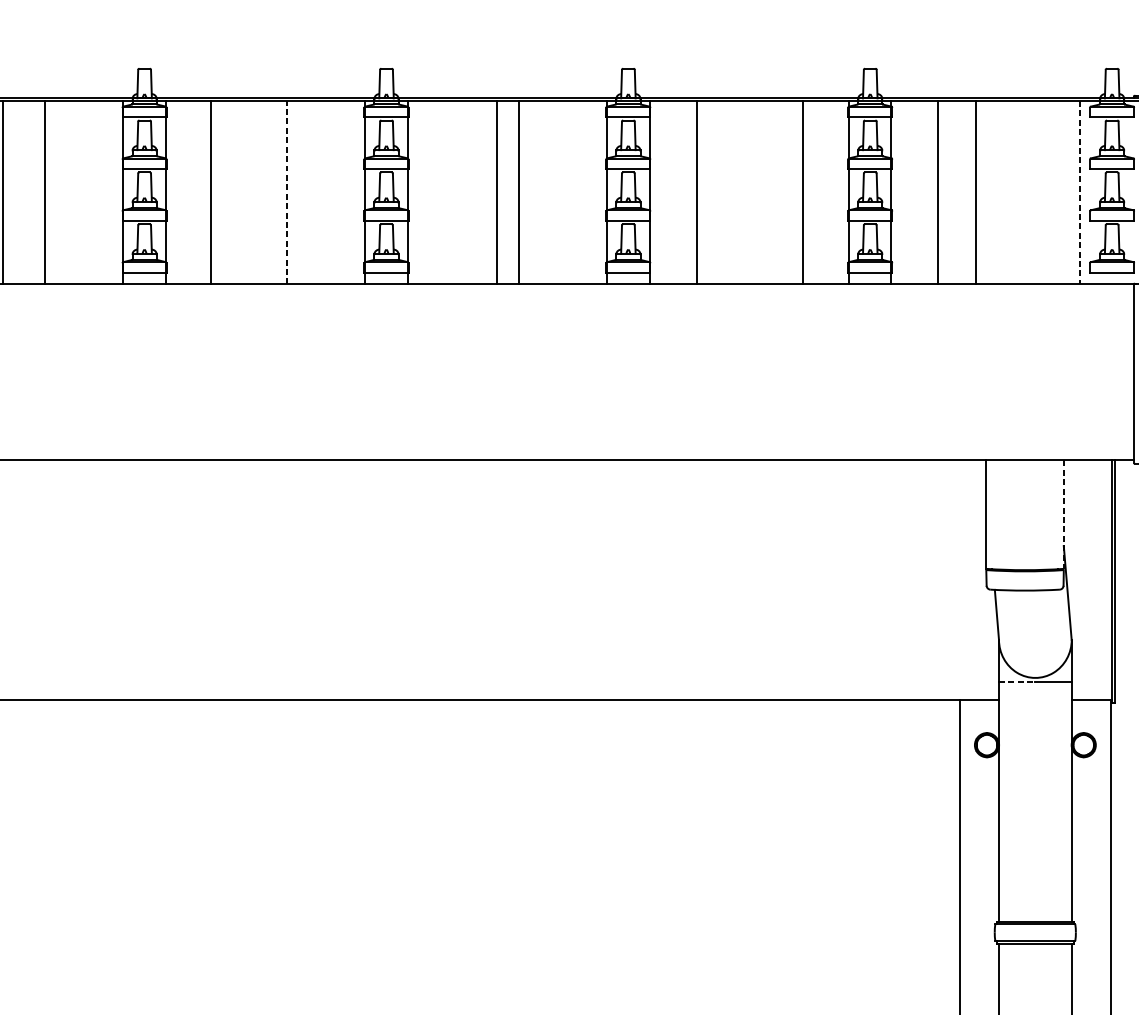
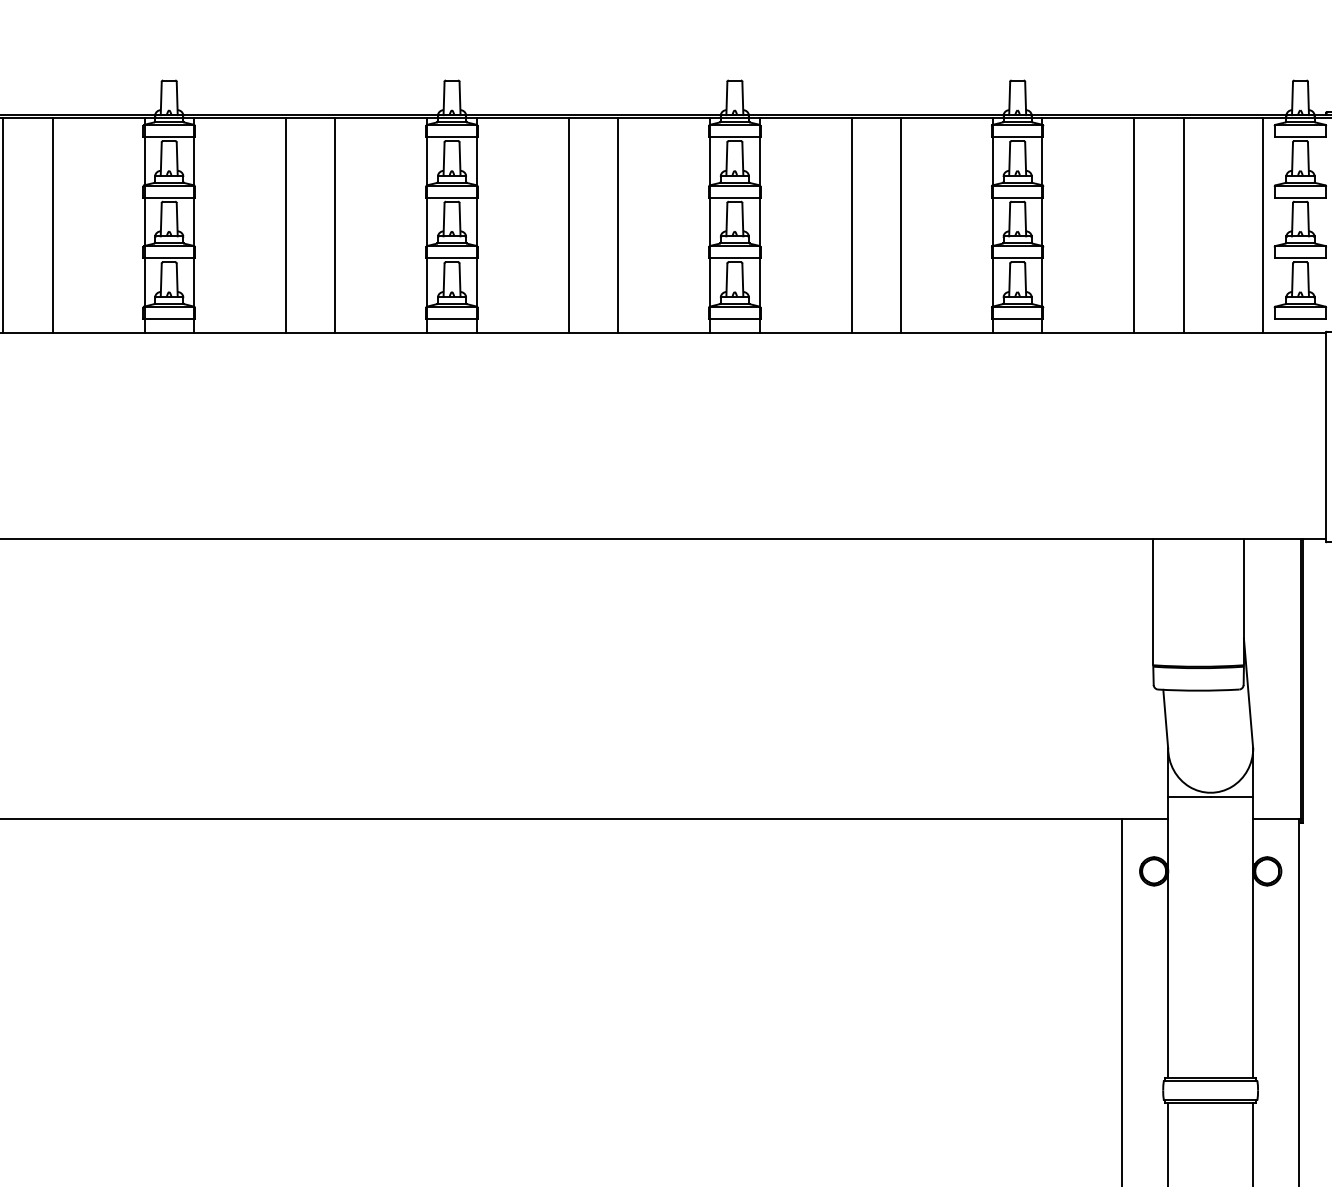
line: (286, 191) -> (335, 224), dashed -> solid
line: (210, 192) -> (285, 225), moved
line: (497, 192) -> (618, 225), moved
line: (518, 192) -> (568, 225), moved
line: (697, 192) -> (851, 225), moved
line: (803, 192) -> (901, 225), moved
line: (937, 192) -> (1134, 225), moved
line: (976, 192) -> (1183, 225), moved
line: (1080, 192) -> (1263, 225), dashed -> solid
line: (1063, 515) -> (1243, 602), dashed -> solid
line: (1017, 681) -> (1189, 797), dashed -> solid

